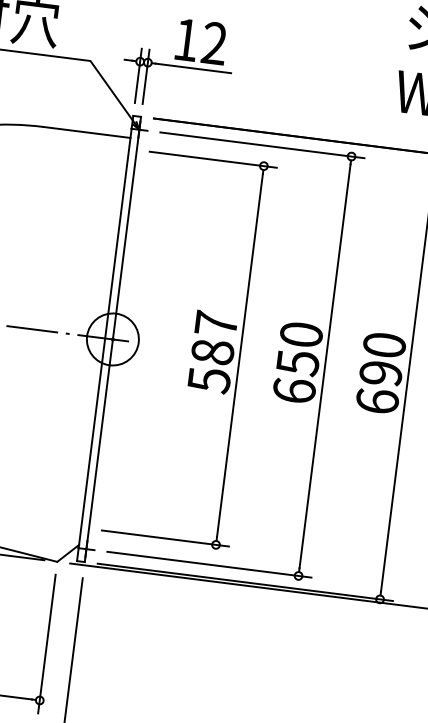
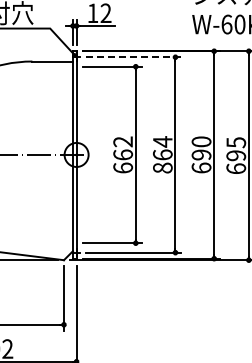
line: (261, 145) -> (133, 57), solid -> dashed
text: (211, 350) -> (122, 154), 587 -> 662
text: (297, 361) -> (162, 154), 650 -> 864

